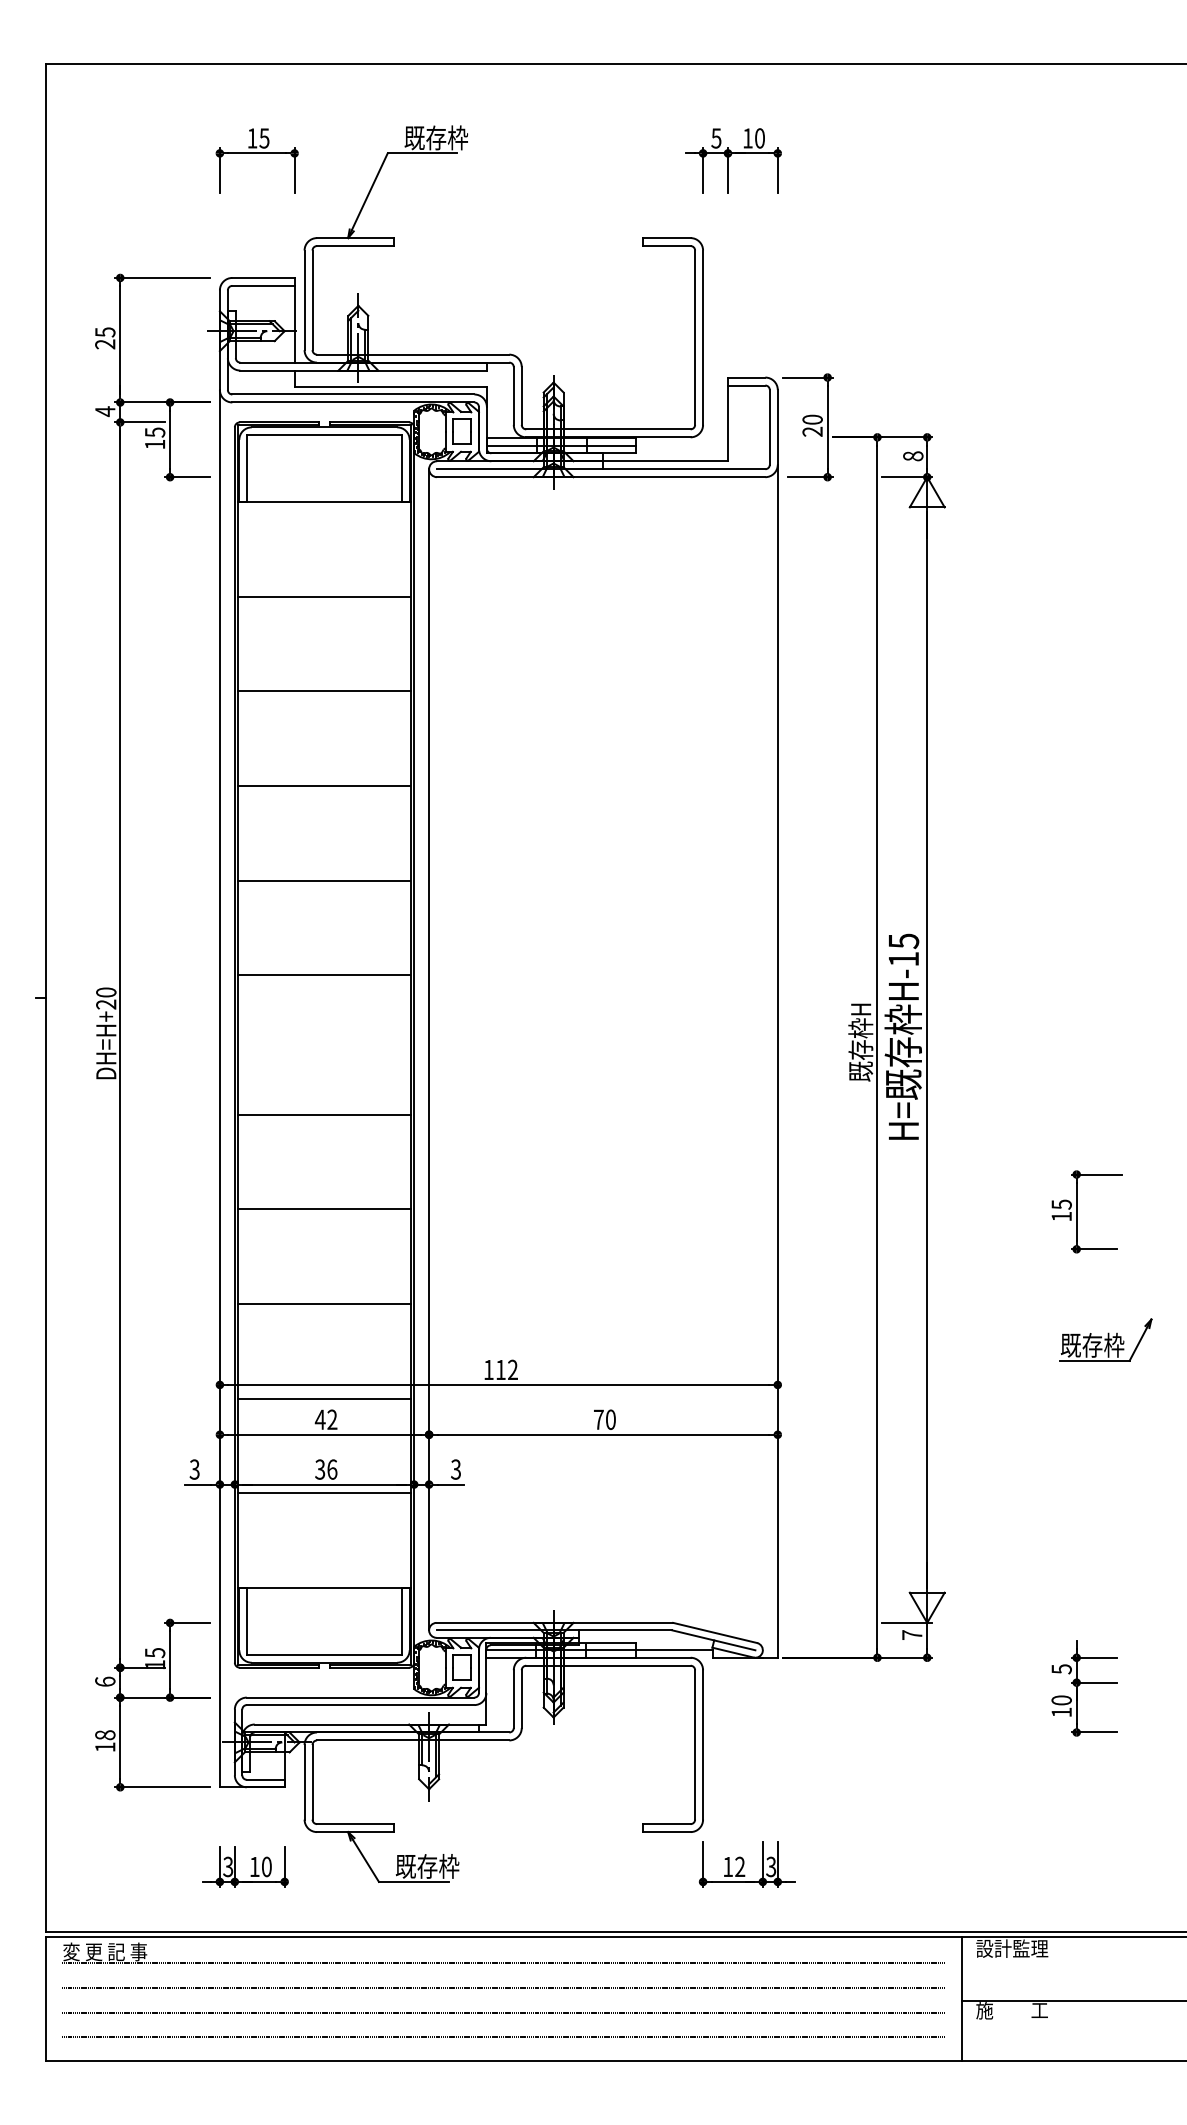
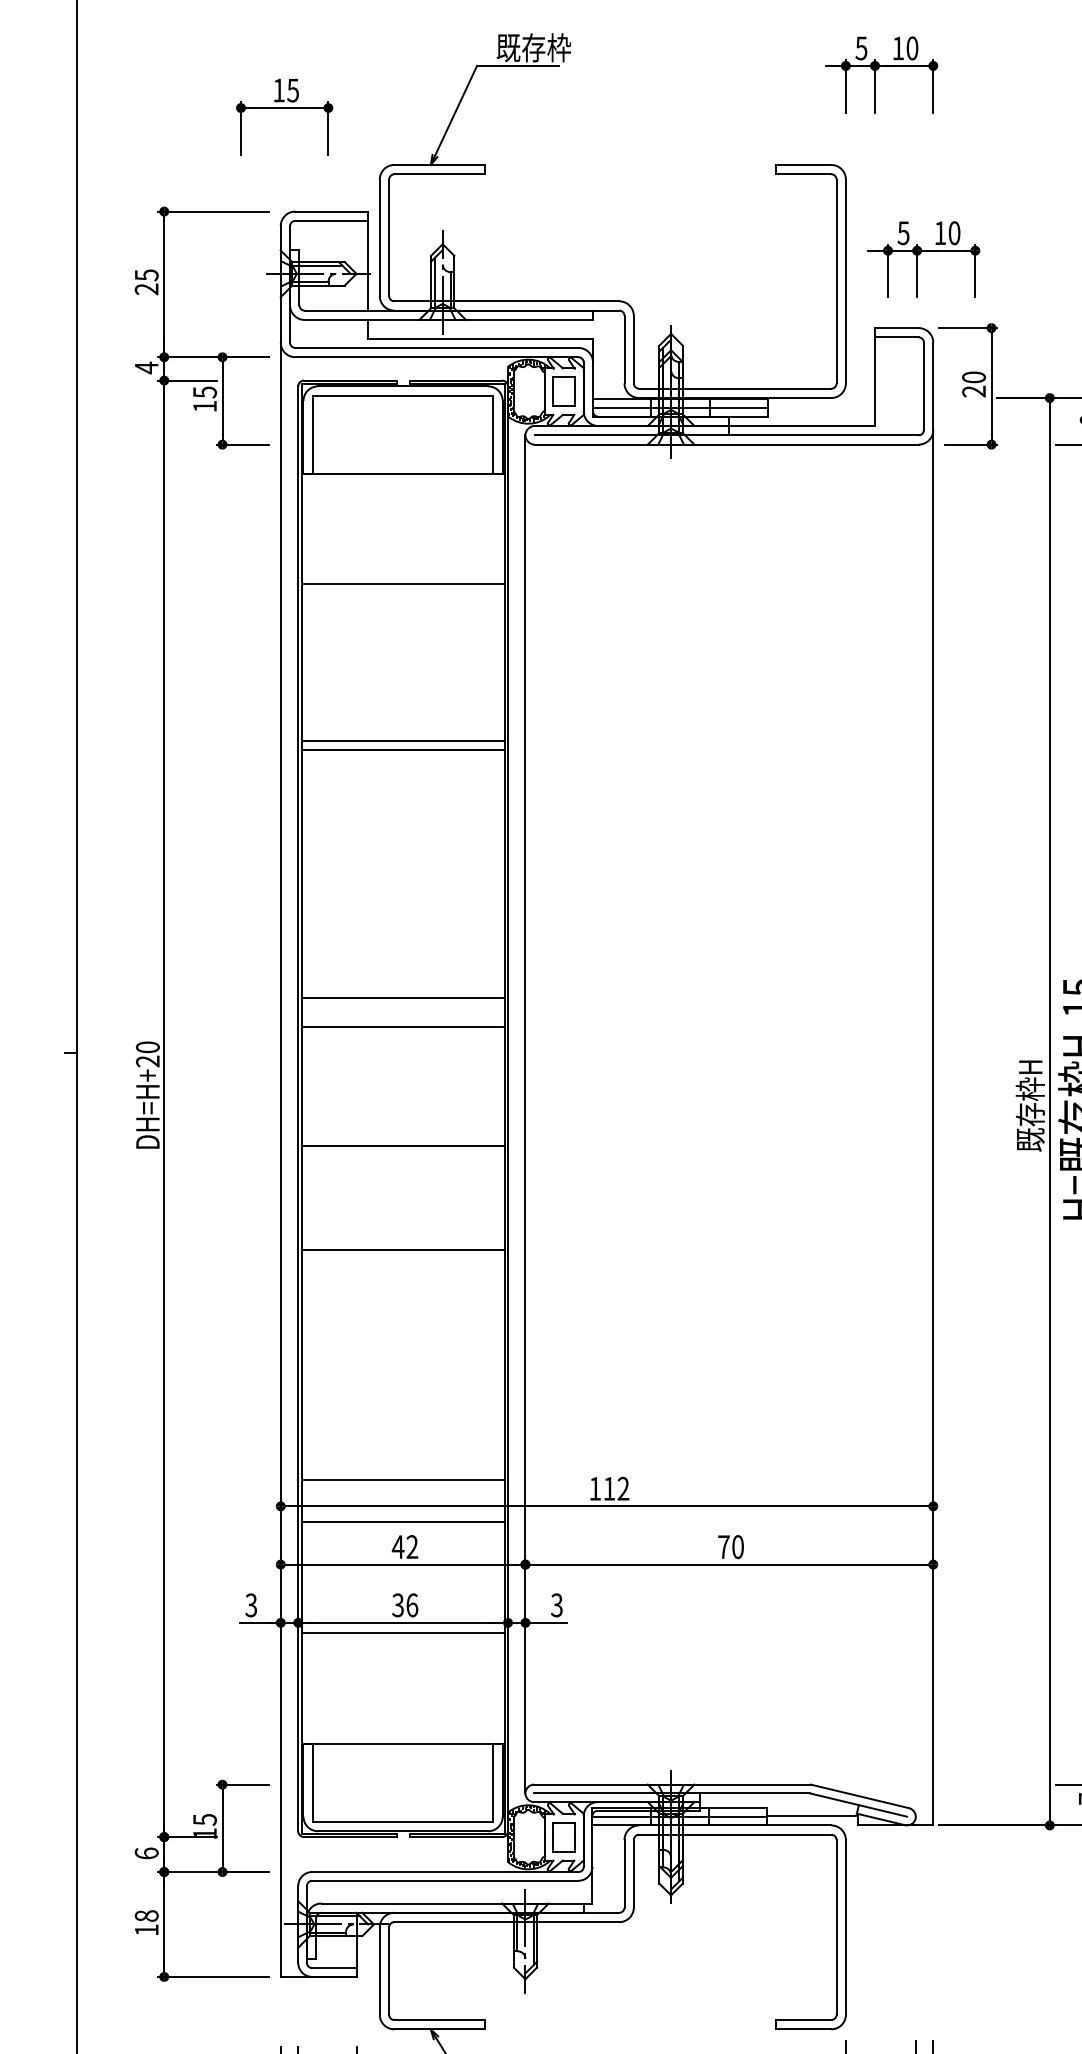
part: (256, 153) -> (283, 108), moved
part: (769, 318) -> (923, 259), added
line: (324, 691) -> (403, 740), moved
line: (323, 786) -> (401, 750), moved
line: (323, 880) -> (401, 998), moved
line: (324, 1114) -> (403, 1145), moved
line: (324, 1209) -> (403, 1249), moved
line: (324, 1304) -> (403, 1480), moved

